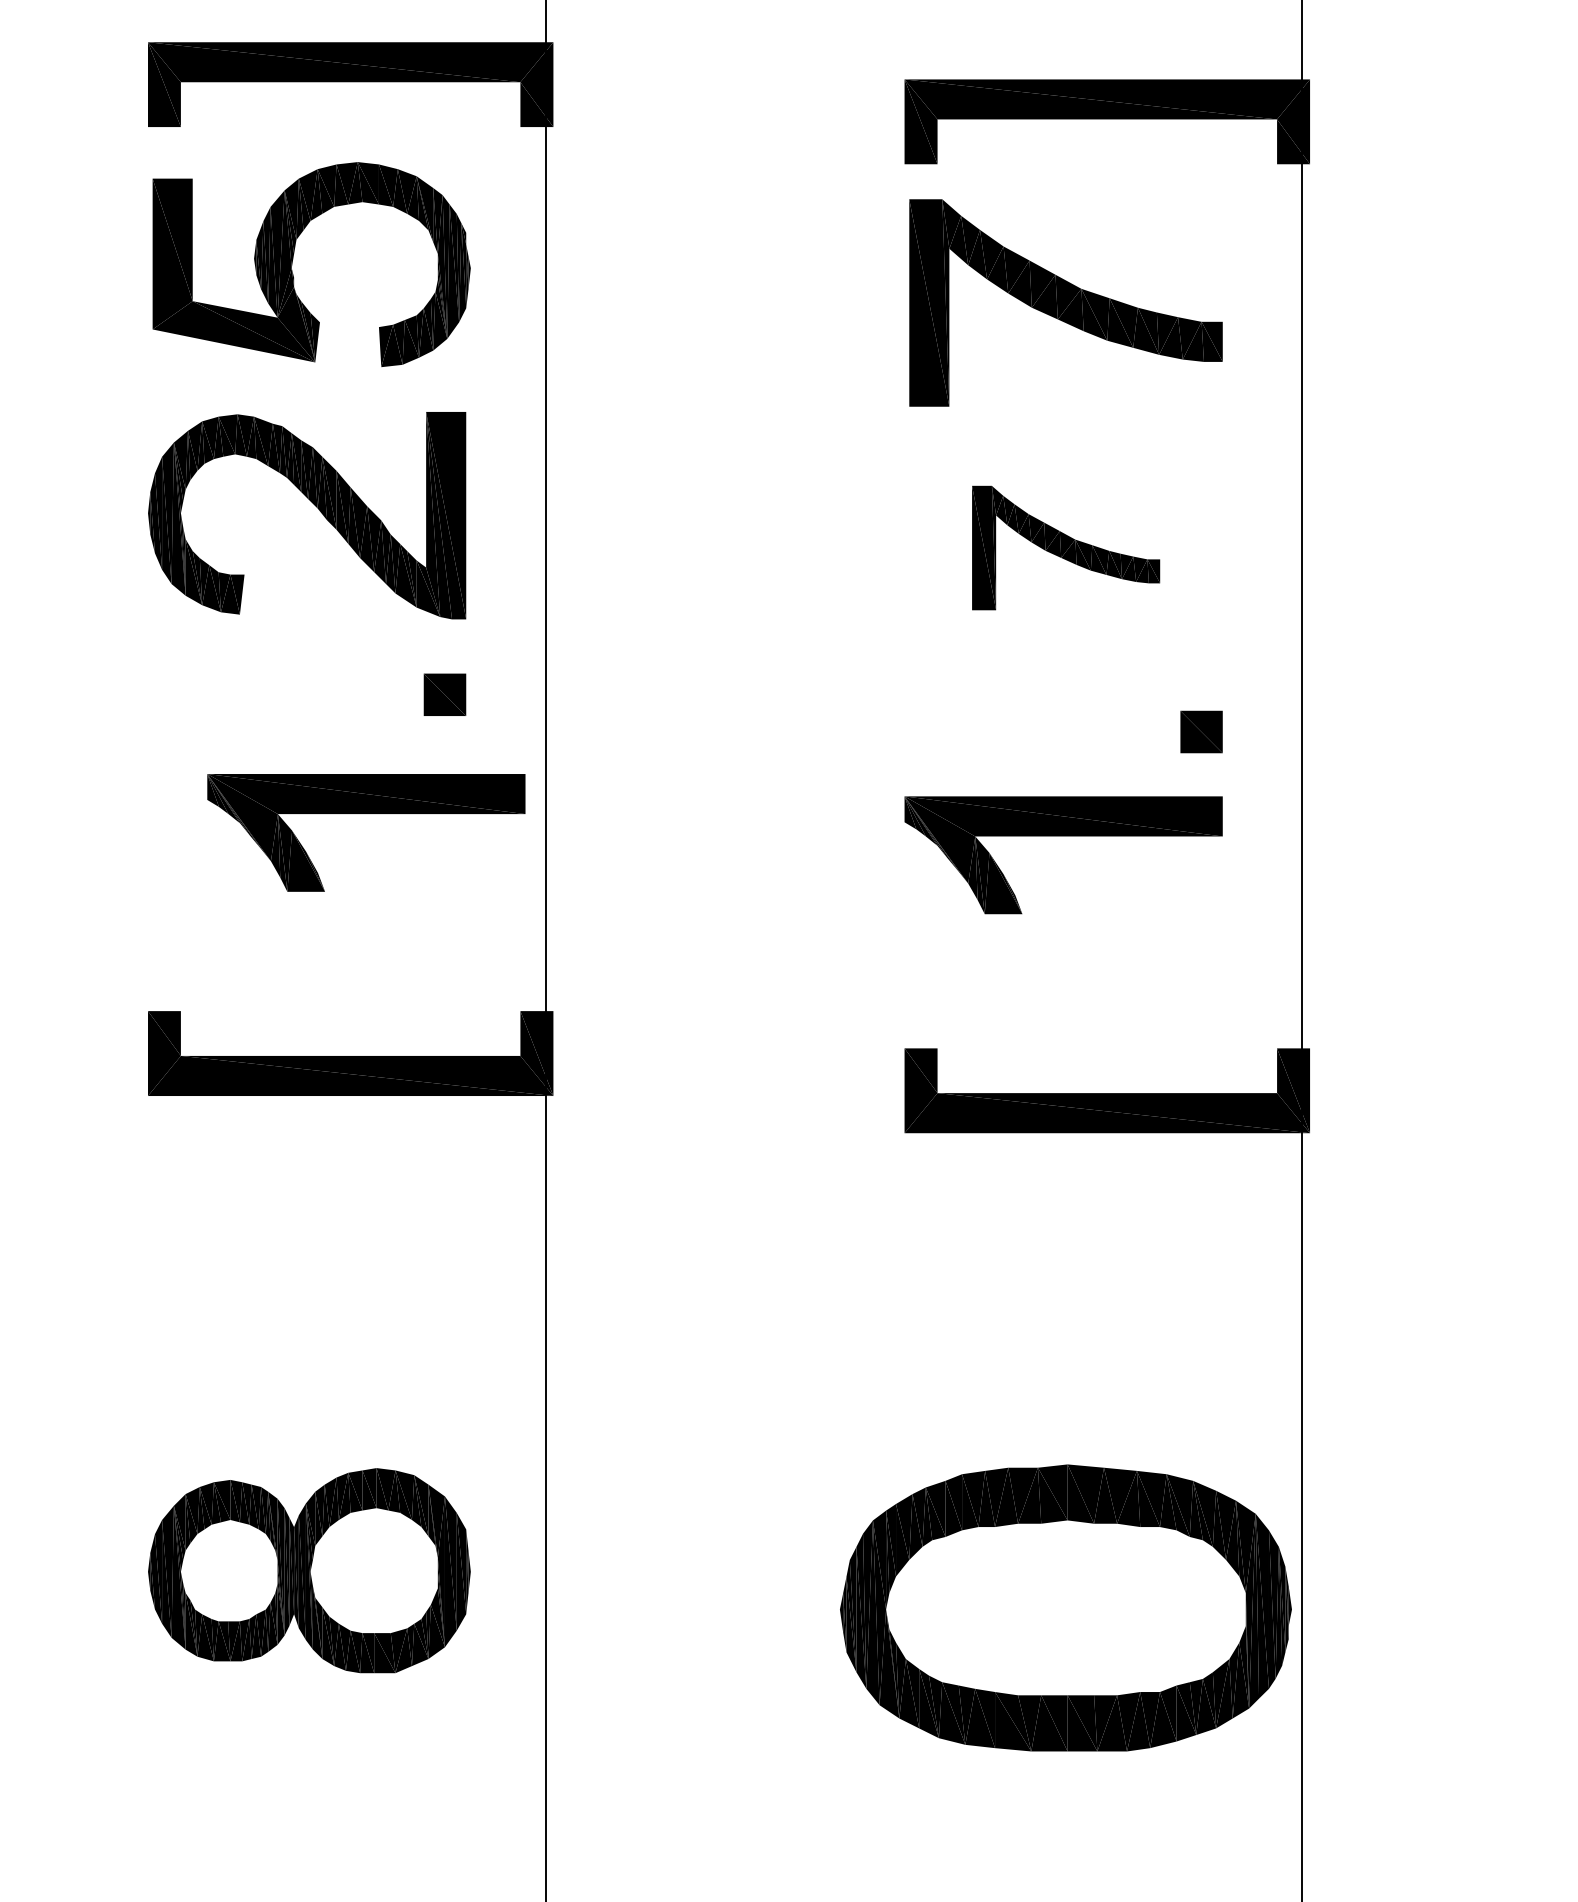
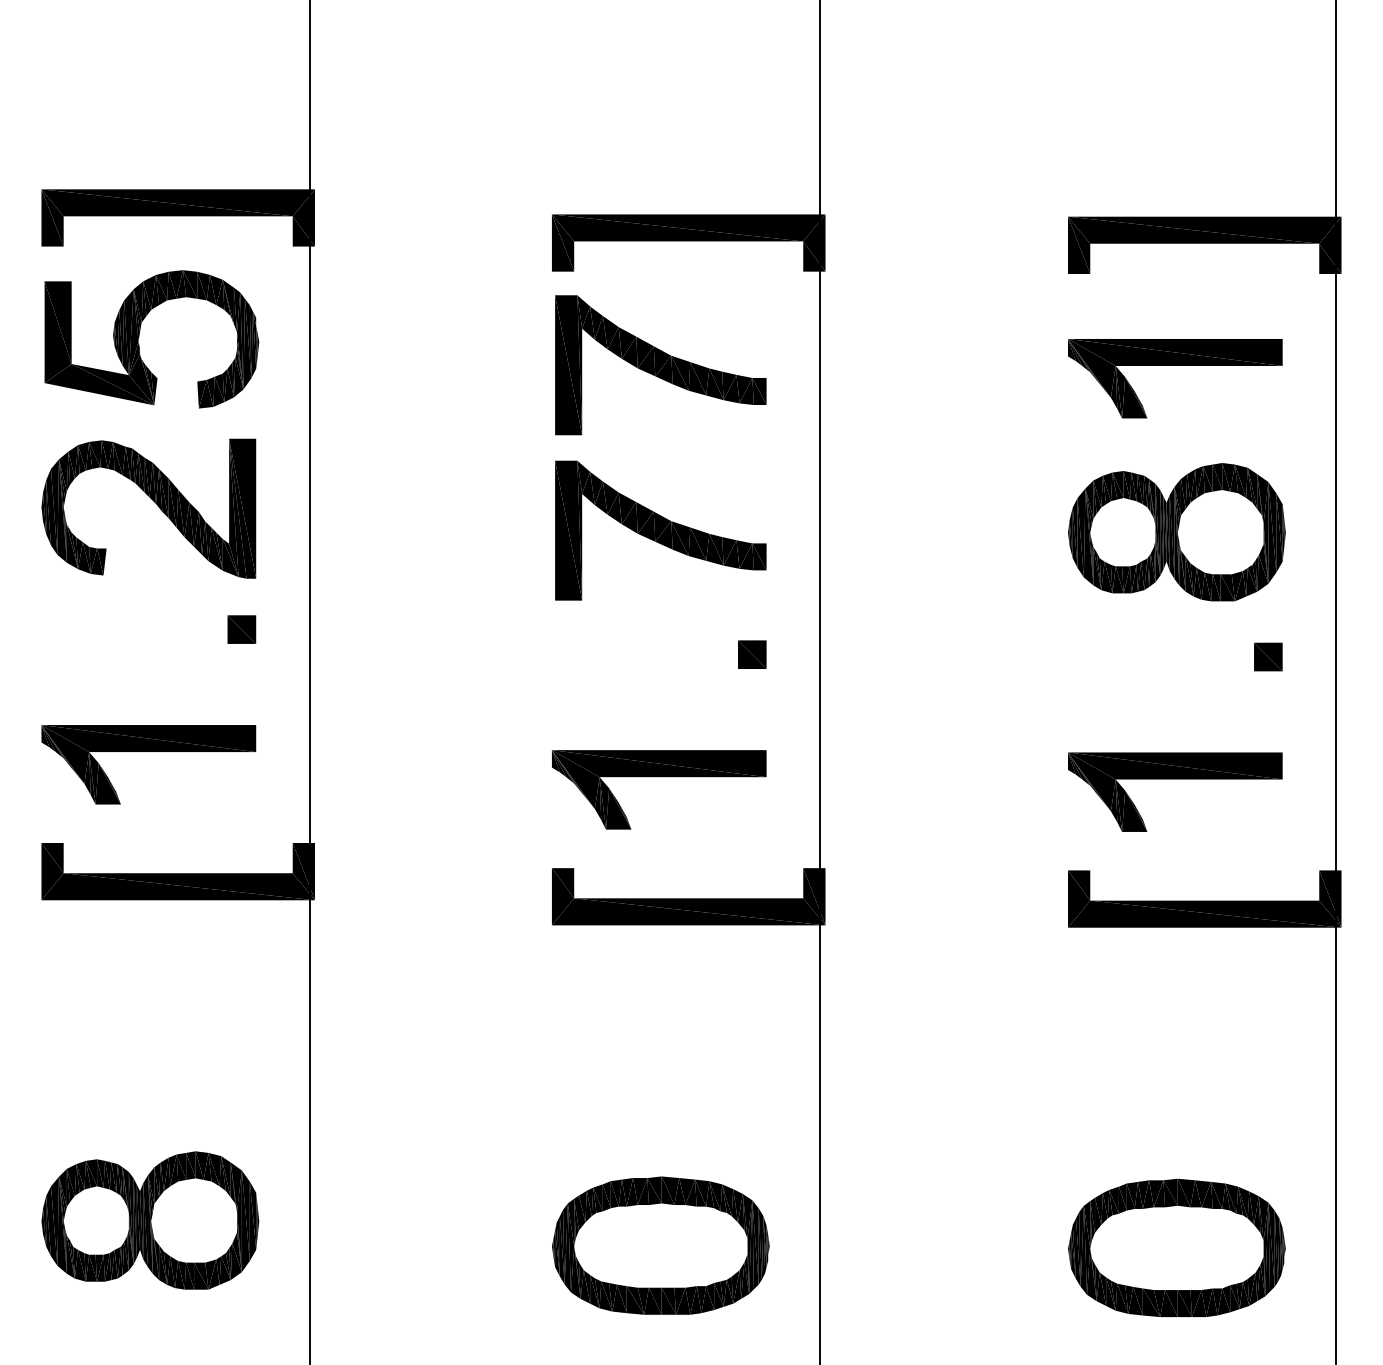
part: (1065, 547) -> (660, 530), size x1.67
part: (365, 813) -> (148, 751), moved
part: (1064, 836) -> (659, 777), moved
part: (1065, 1607) -> (660, 1245), size x0.71

